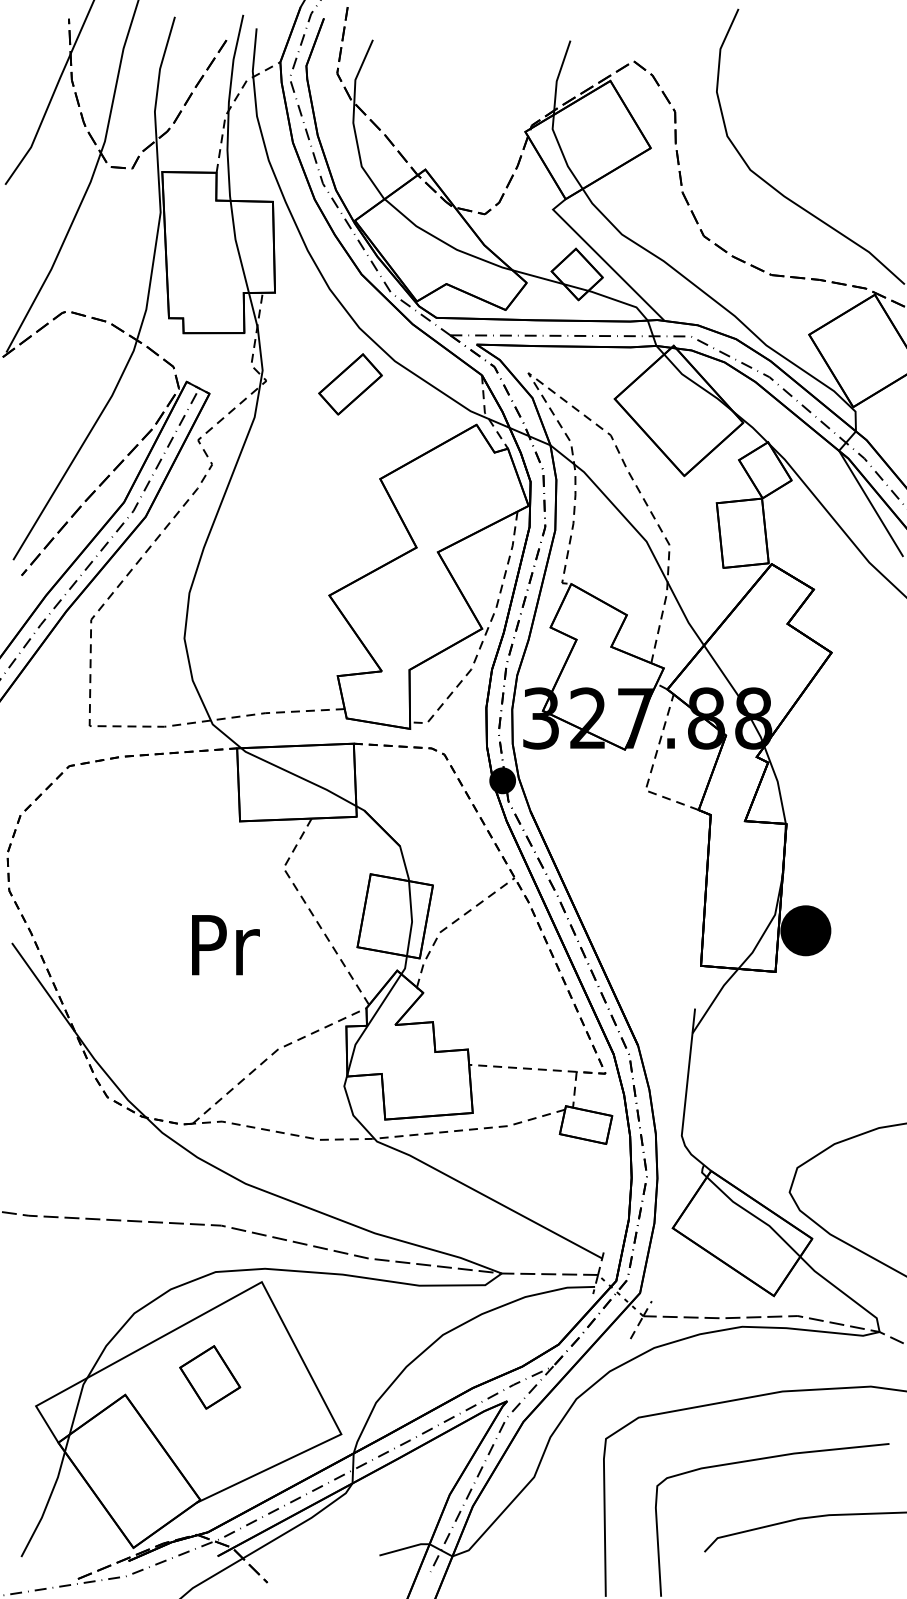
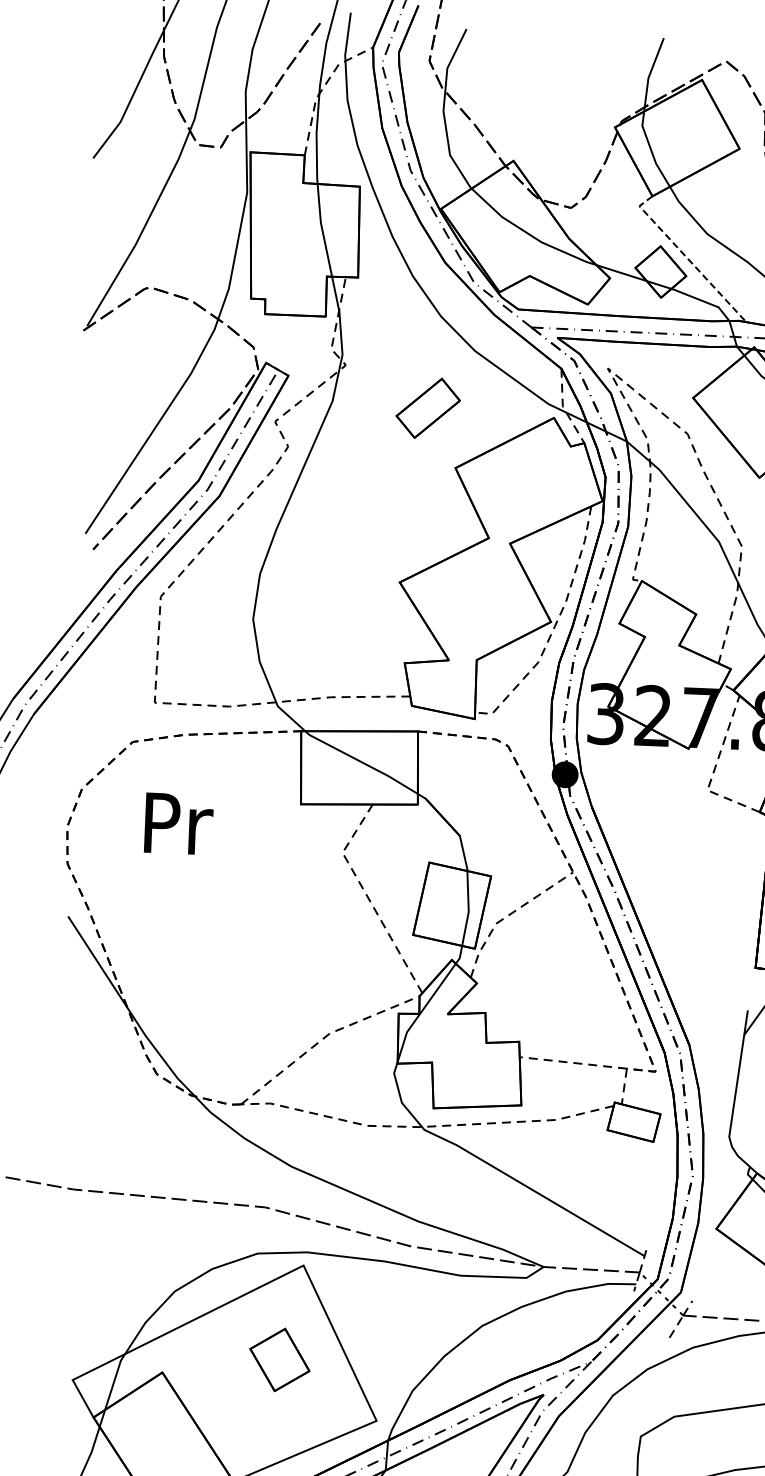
line: (602, 258) -> (686, 257), solid -> dashed
part: (350, 384) -> (428, 408), moved
text: (225, 945) -> (178, 824), moved
part: (210, 1377) -> (280, 1360), moved

